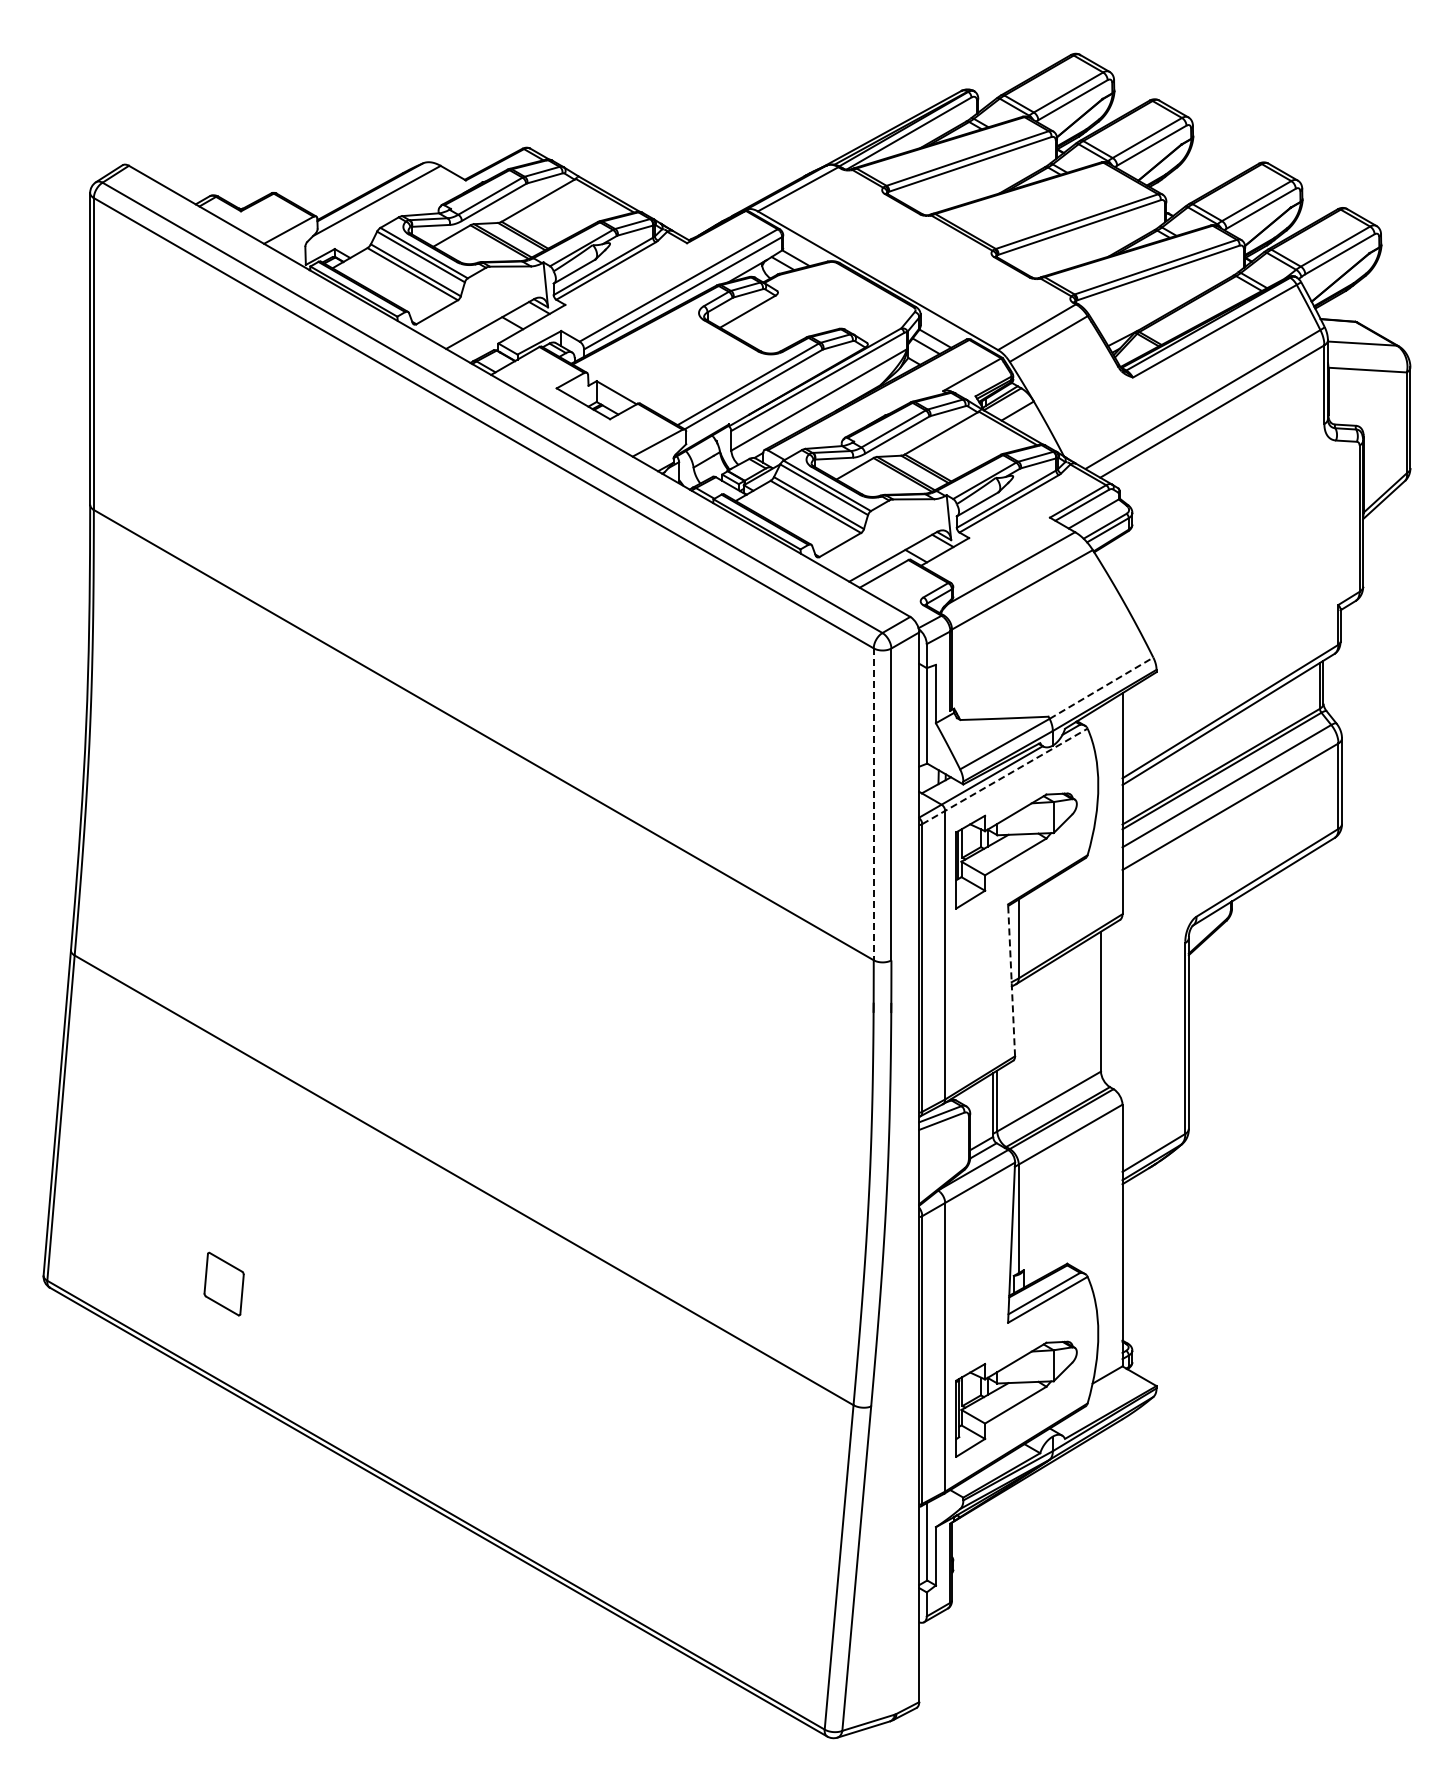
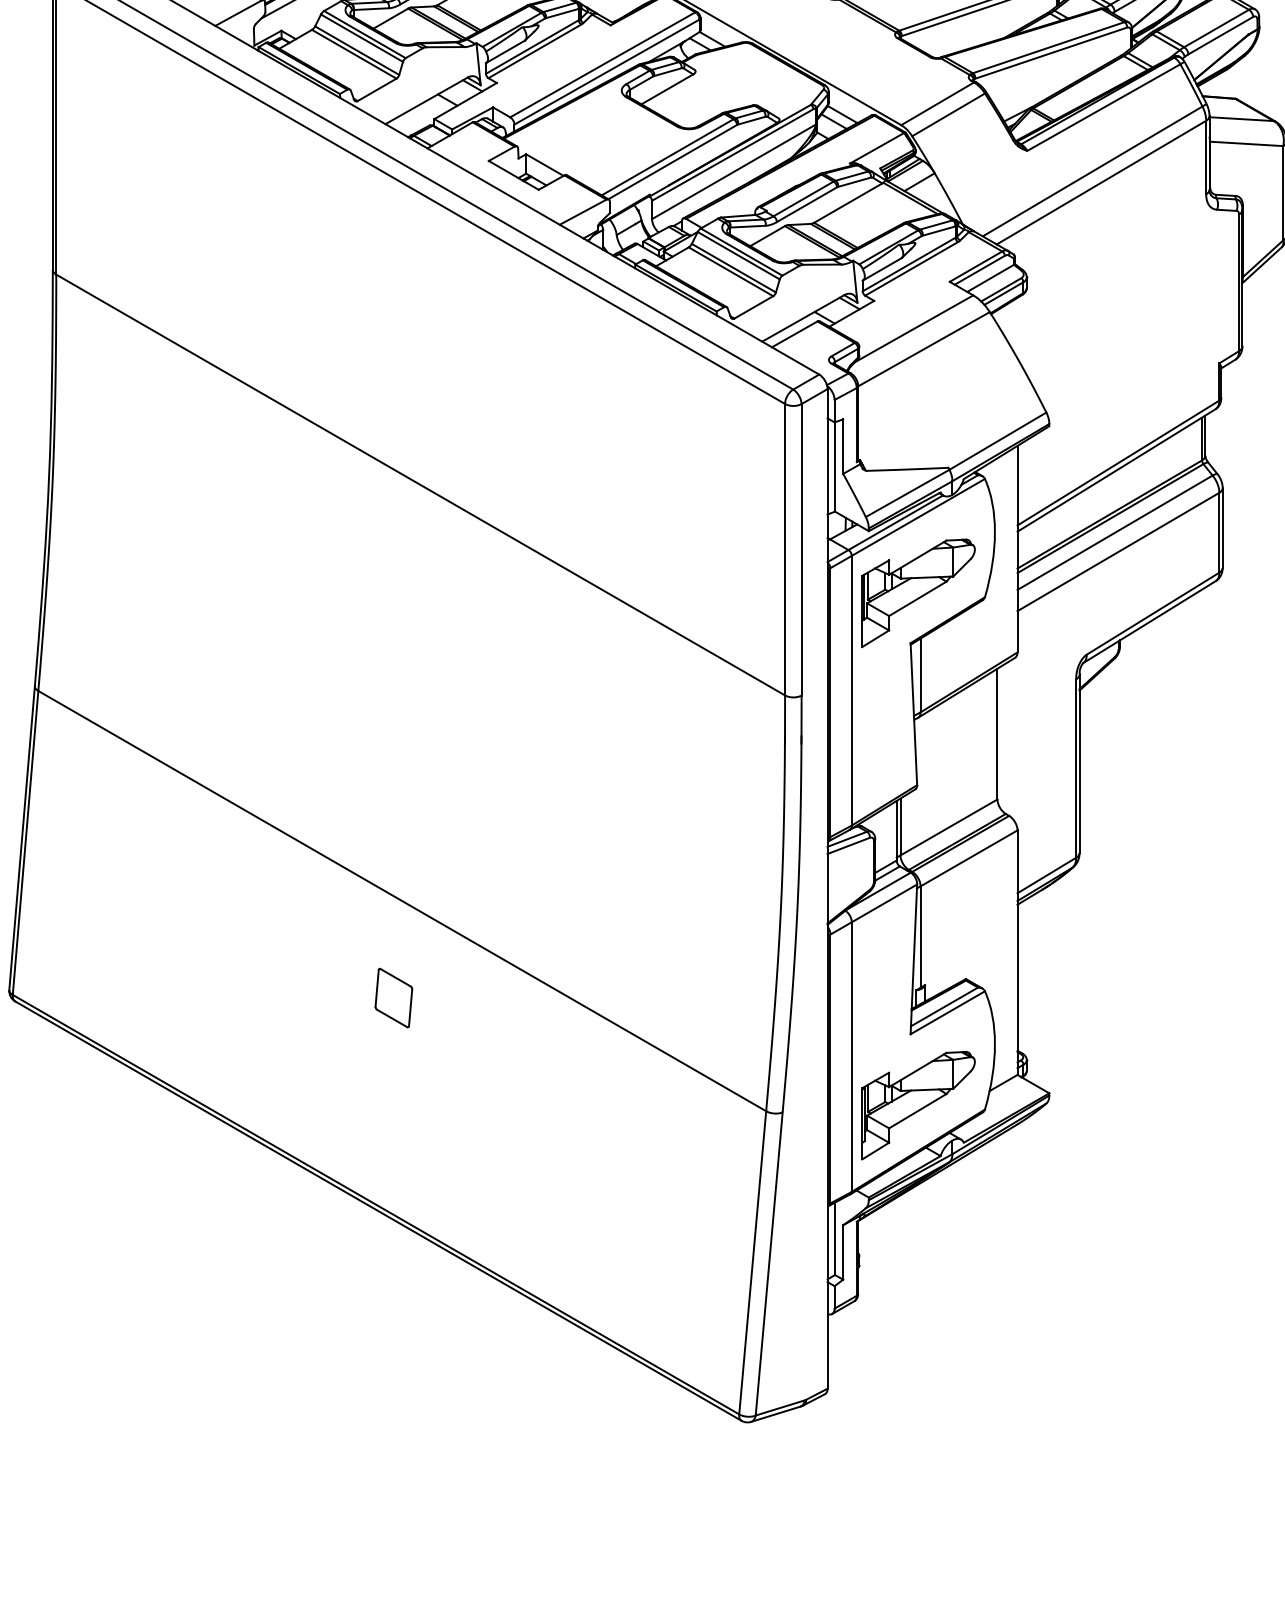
line: (1101, 687) -> (997, 440), dashed -> solid
line: (1005, 776) -> (908, 523), dashed -> solid
line: (873, 804) -> (784, 549), dashed -> solid
line: (1011, 979) -> (913, 713), dashed -> solid
part: (223, 1283) -> (393, 997), moved

